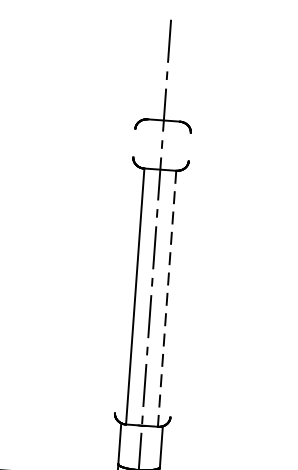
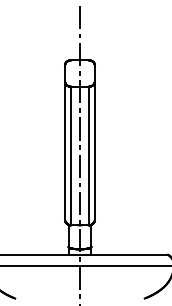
line: (126, 270) -> (65, 142), added
line: (179, 274) -> (94, 142), added
line: (166, 299) -> (88, 156), dashed -> solid

